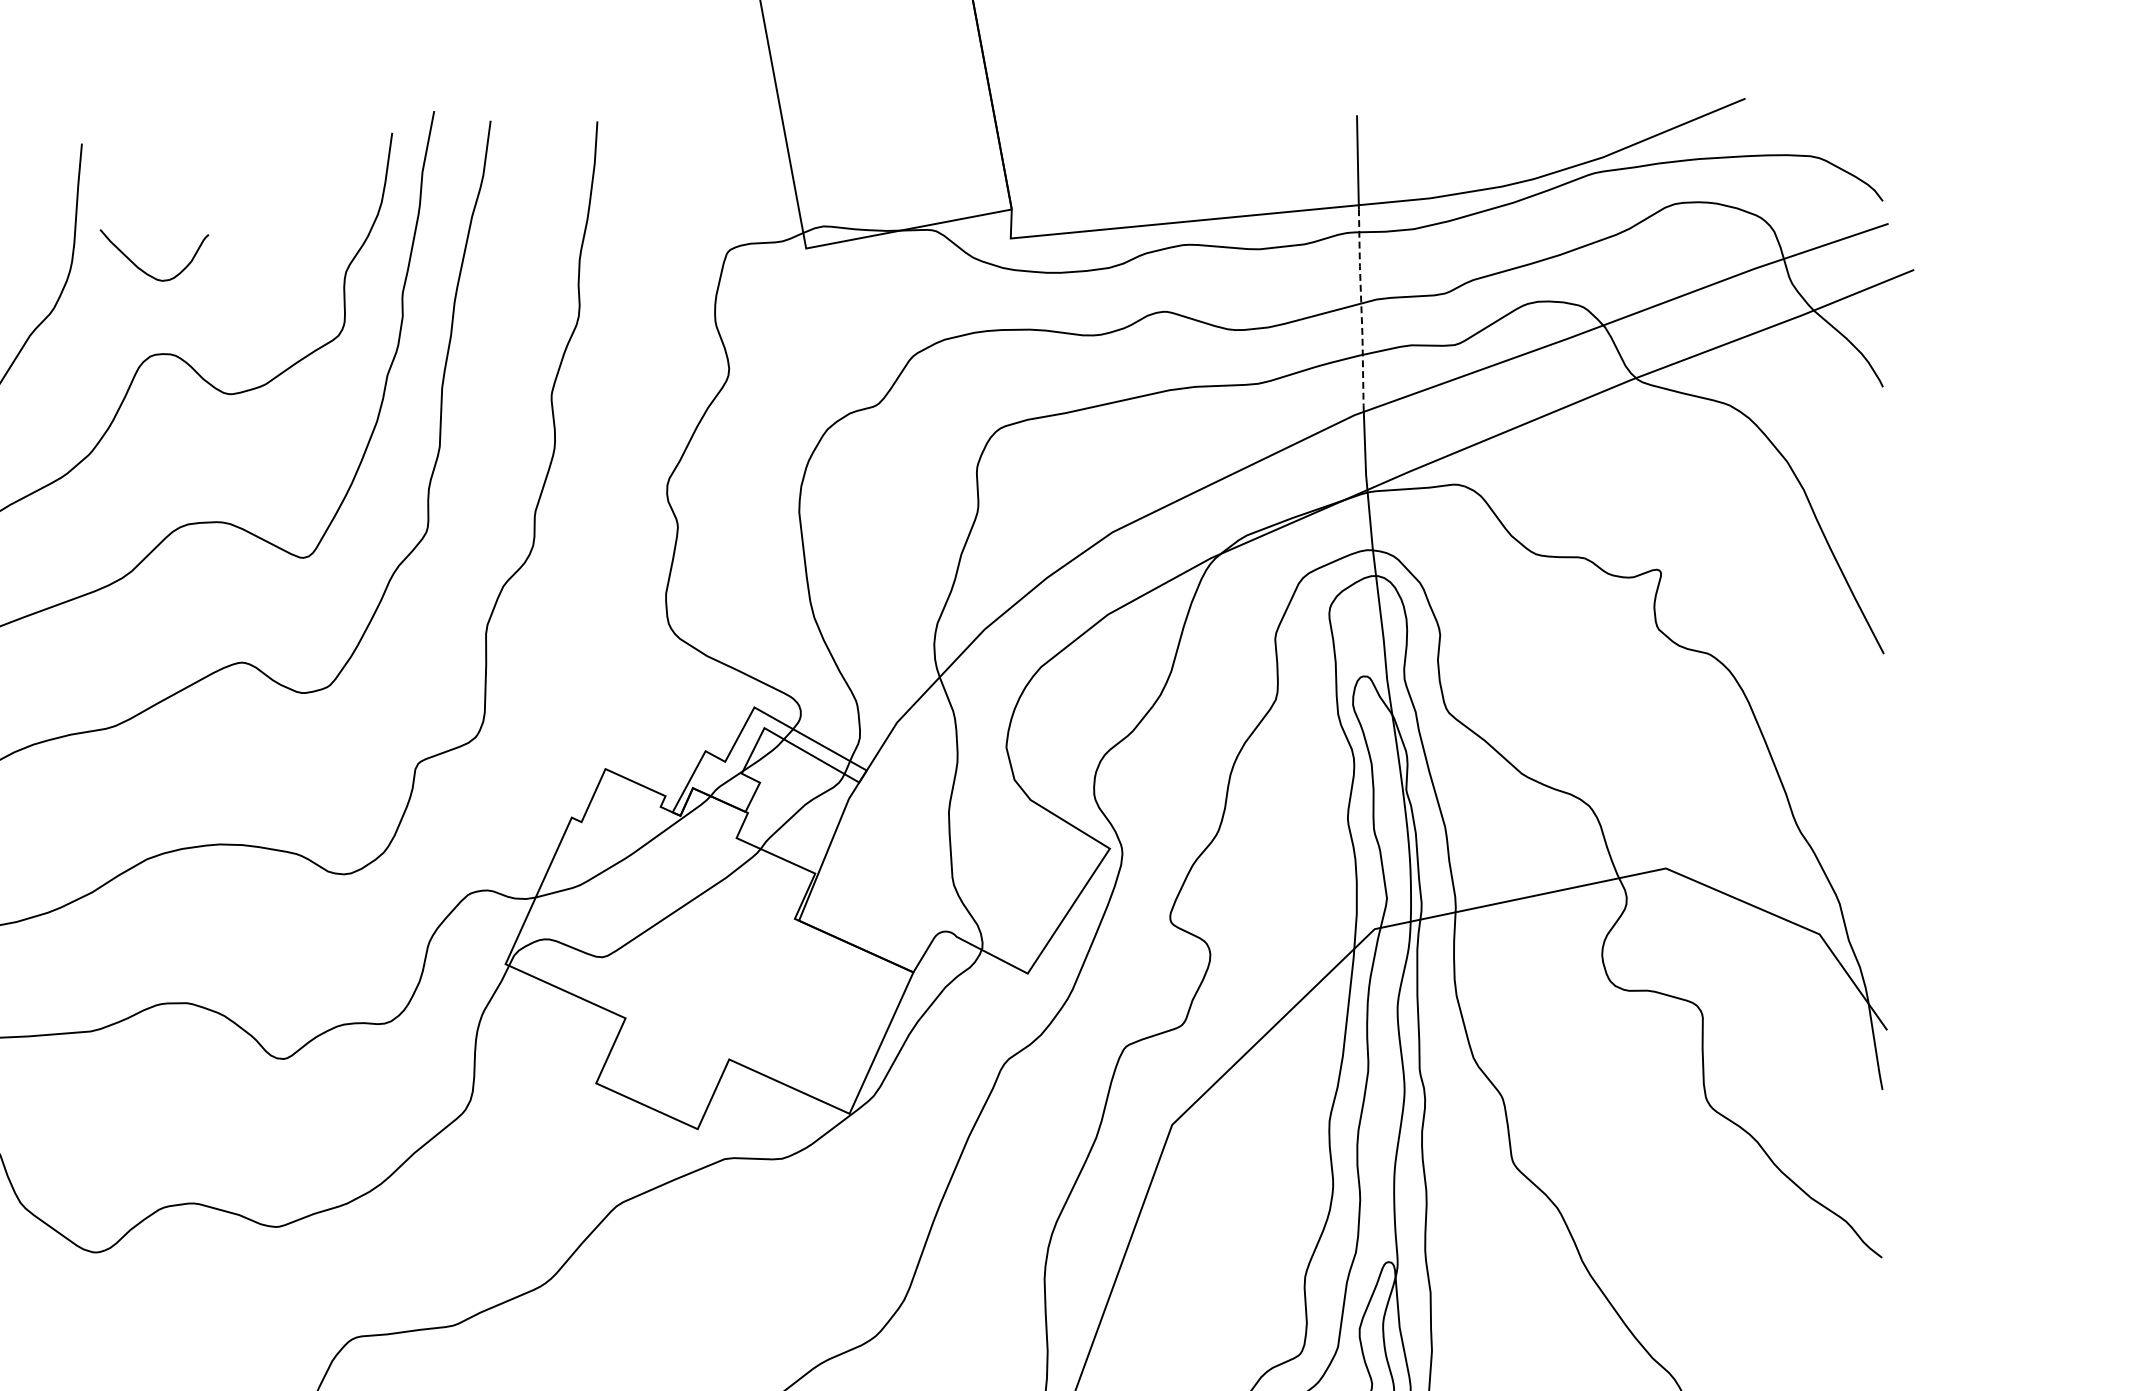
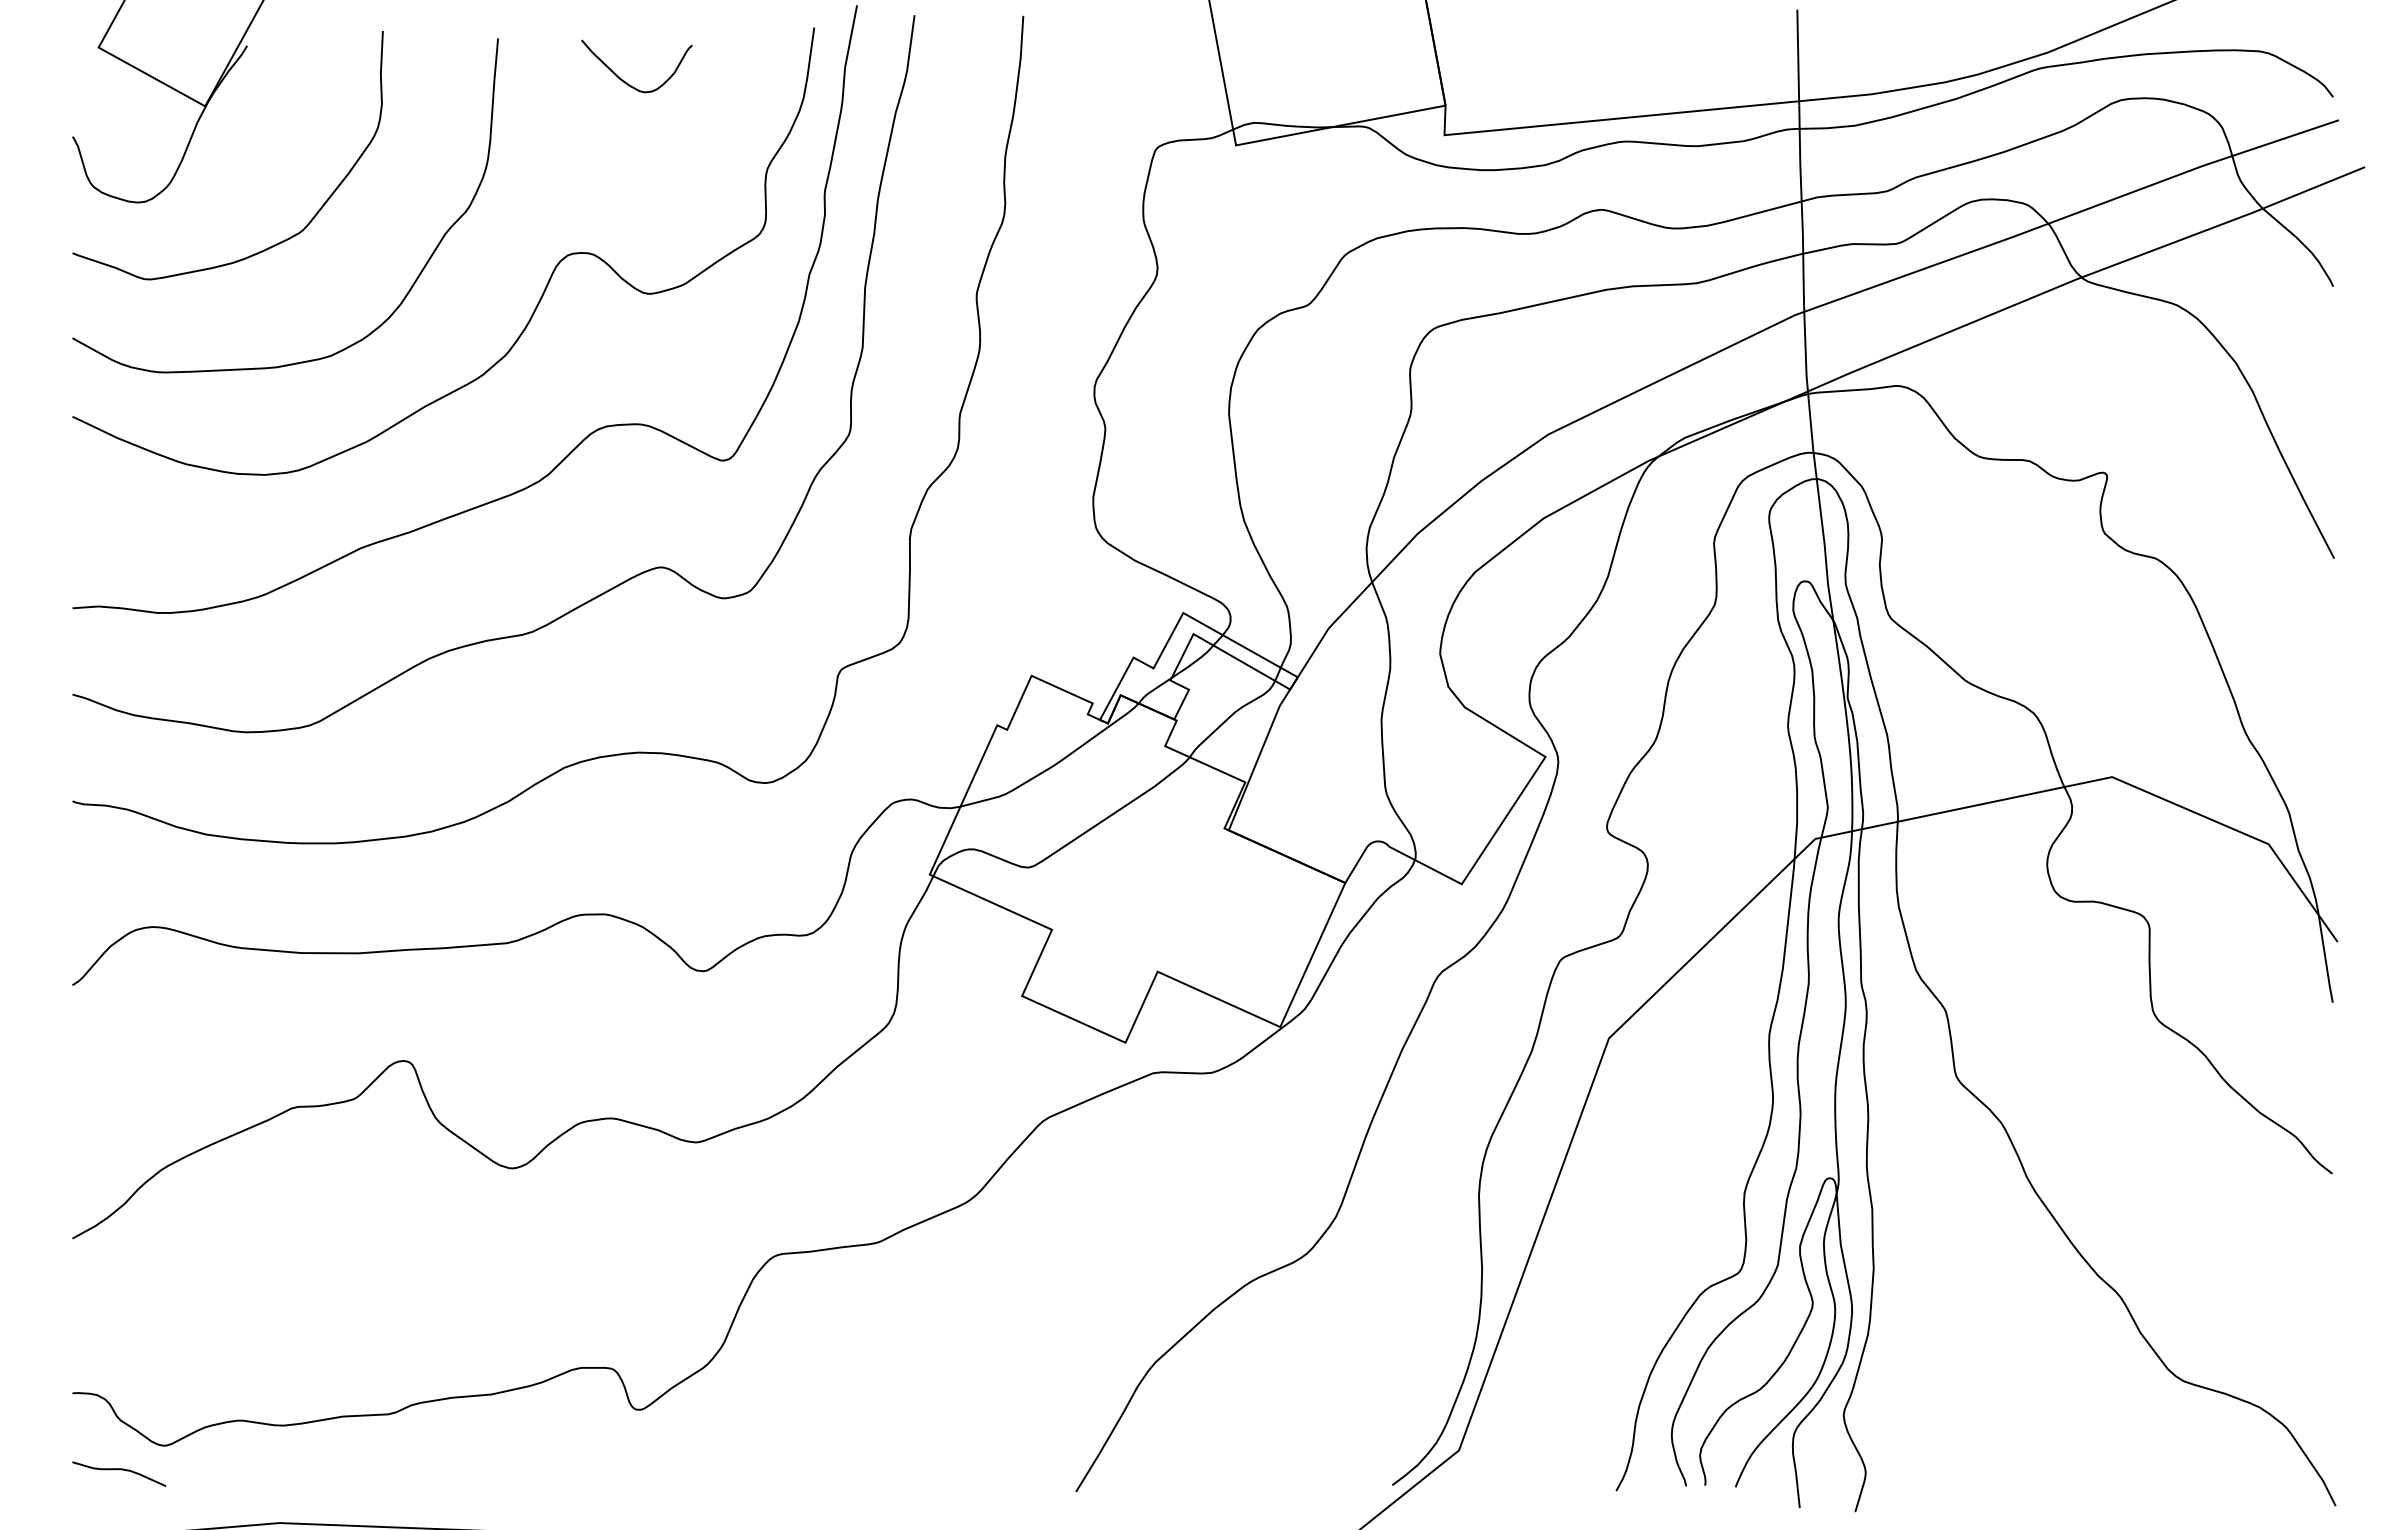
curve: (142, 269) -> (624, 80), moved
line: (1361, 307) -> (1801, 205), dashed -> solid

